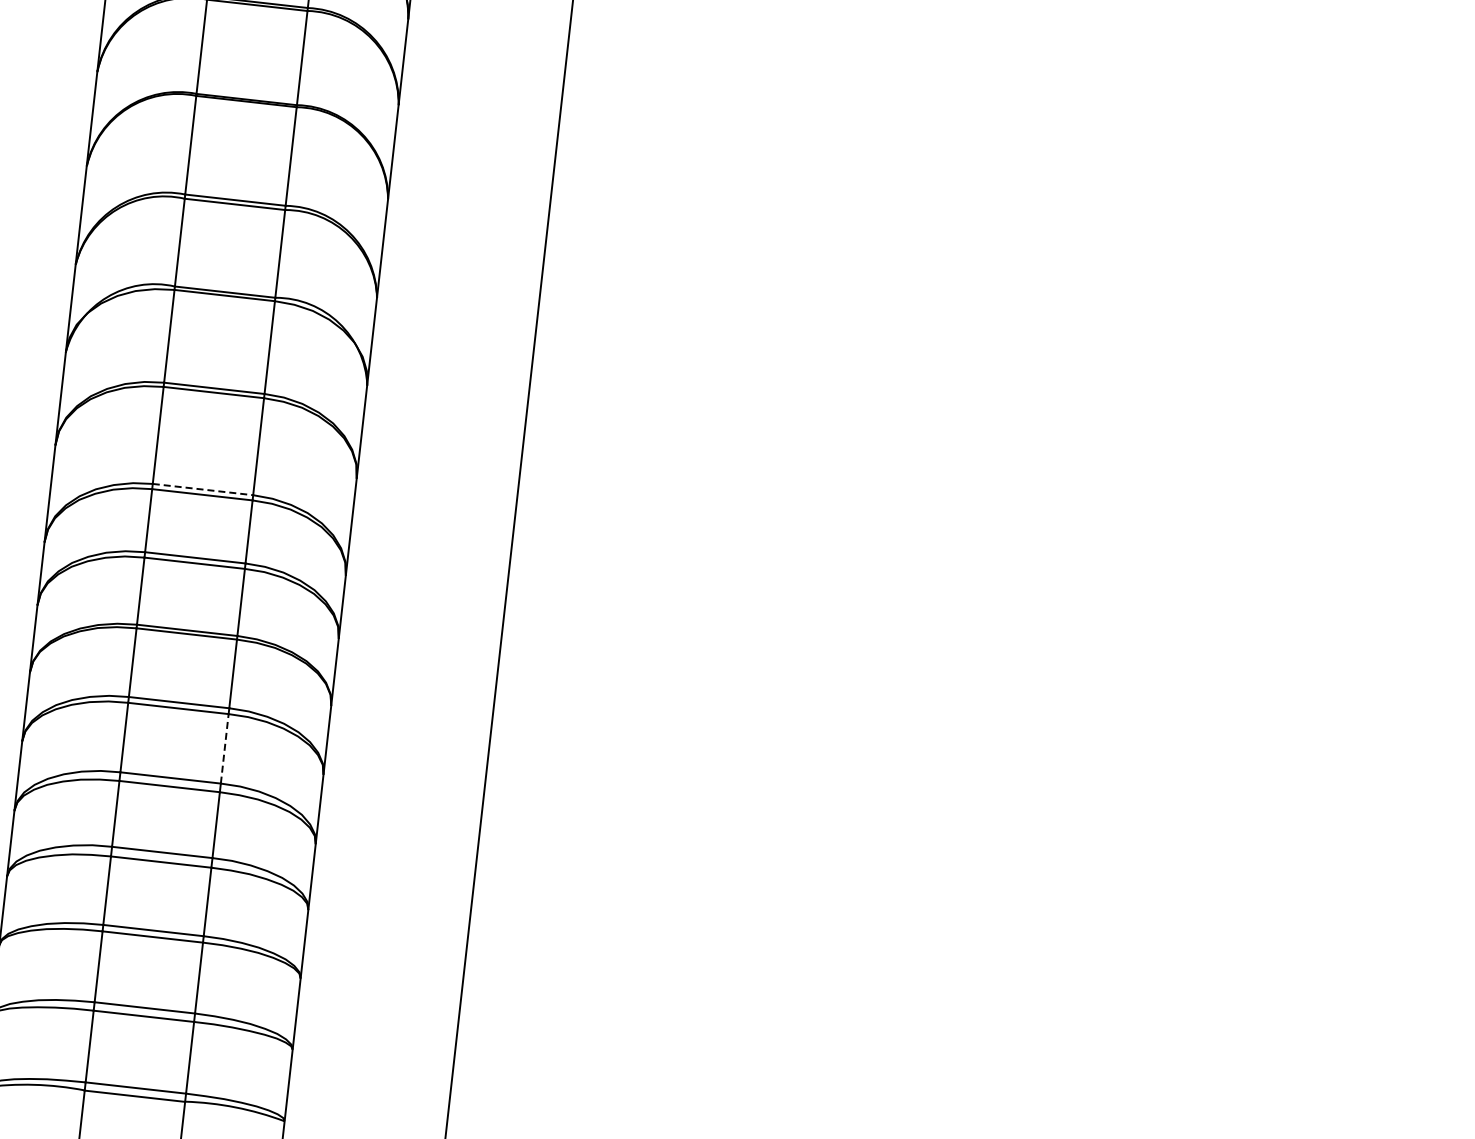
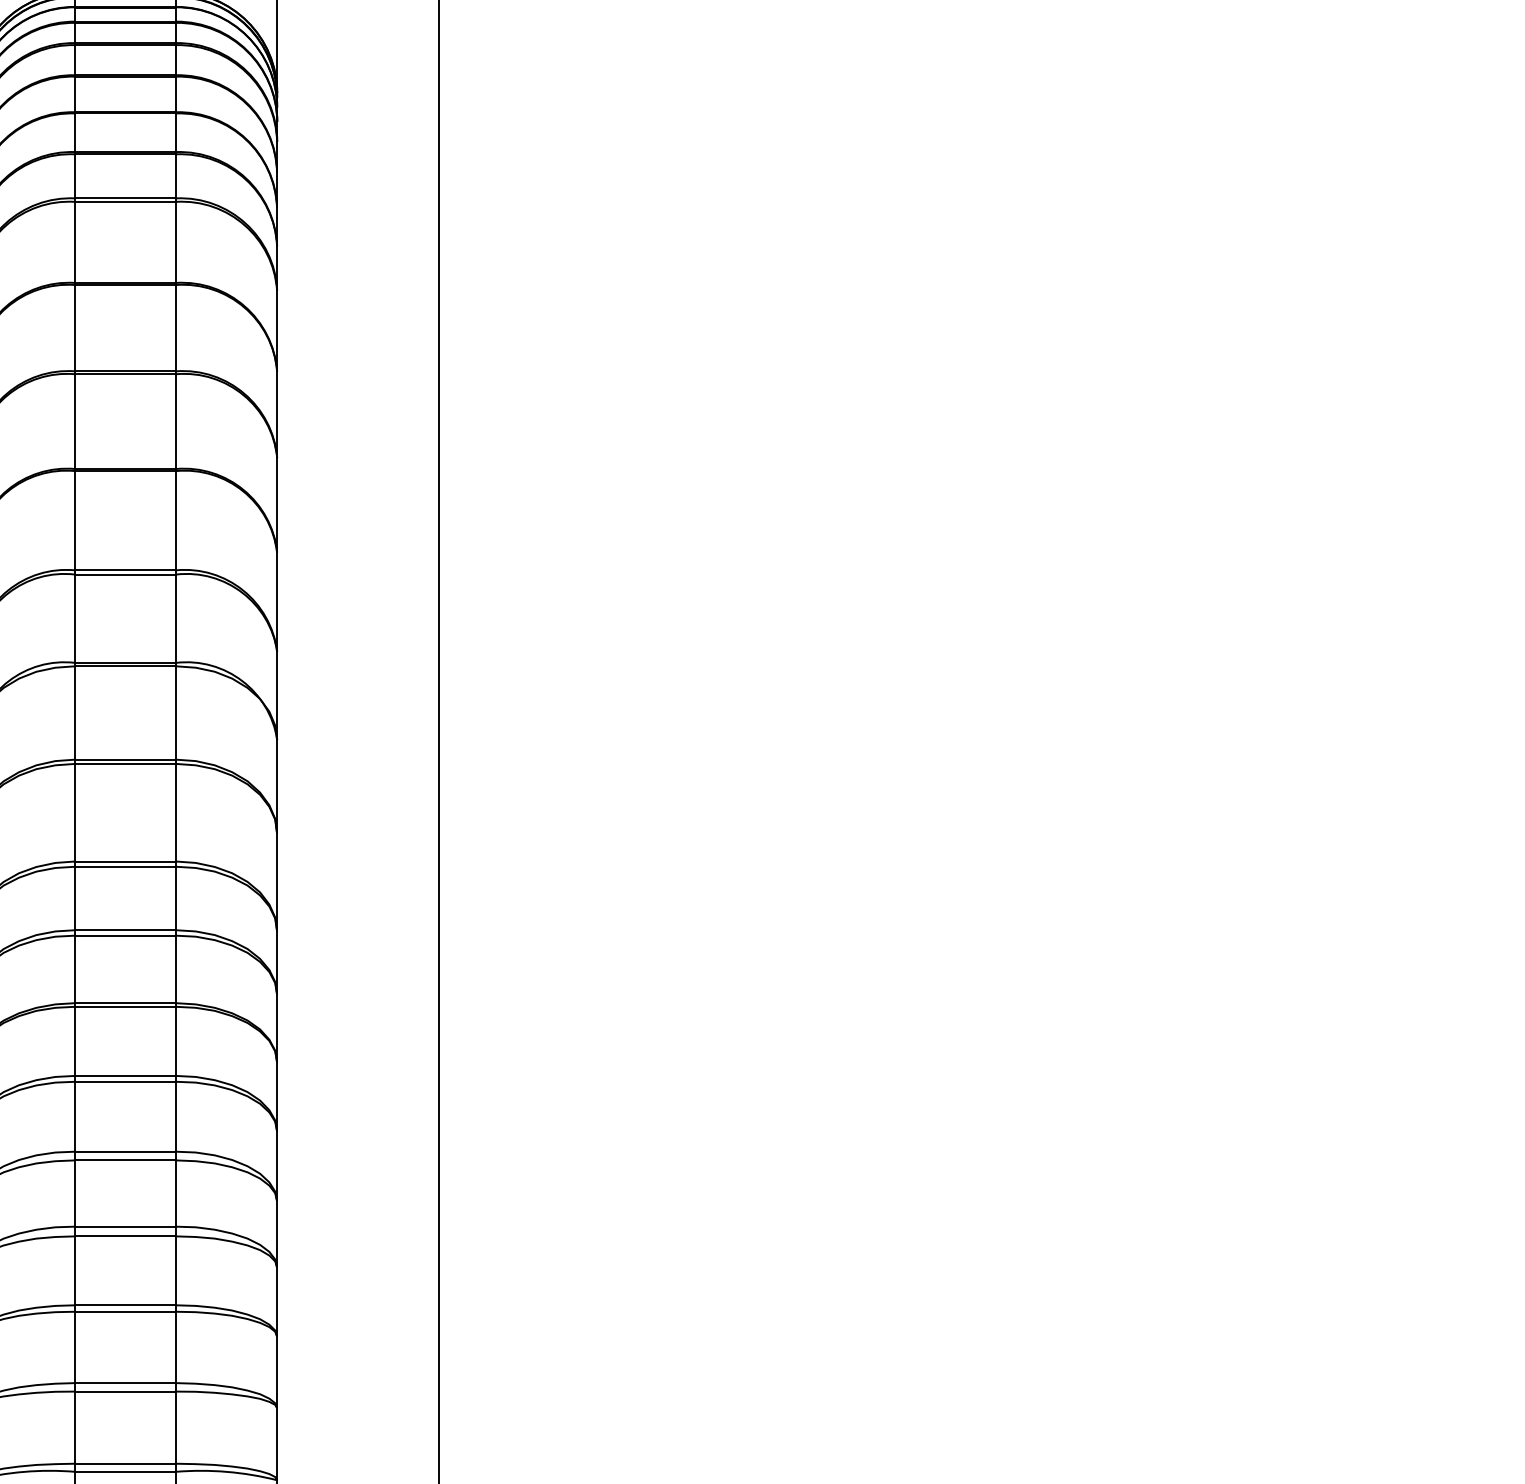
line: (202, 489) -> (125, 861), dashed -> solid
line: (225, 748) -> (176, 1116), dashed -> solid

